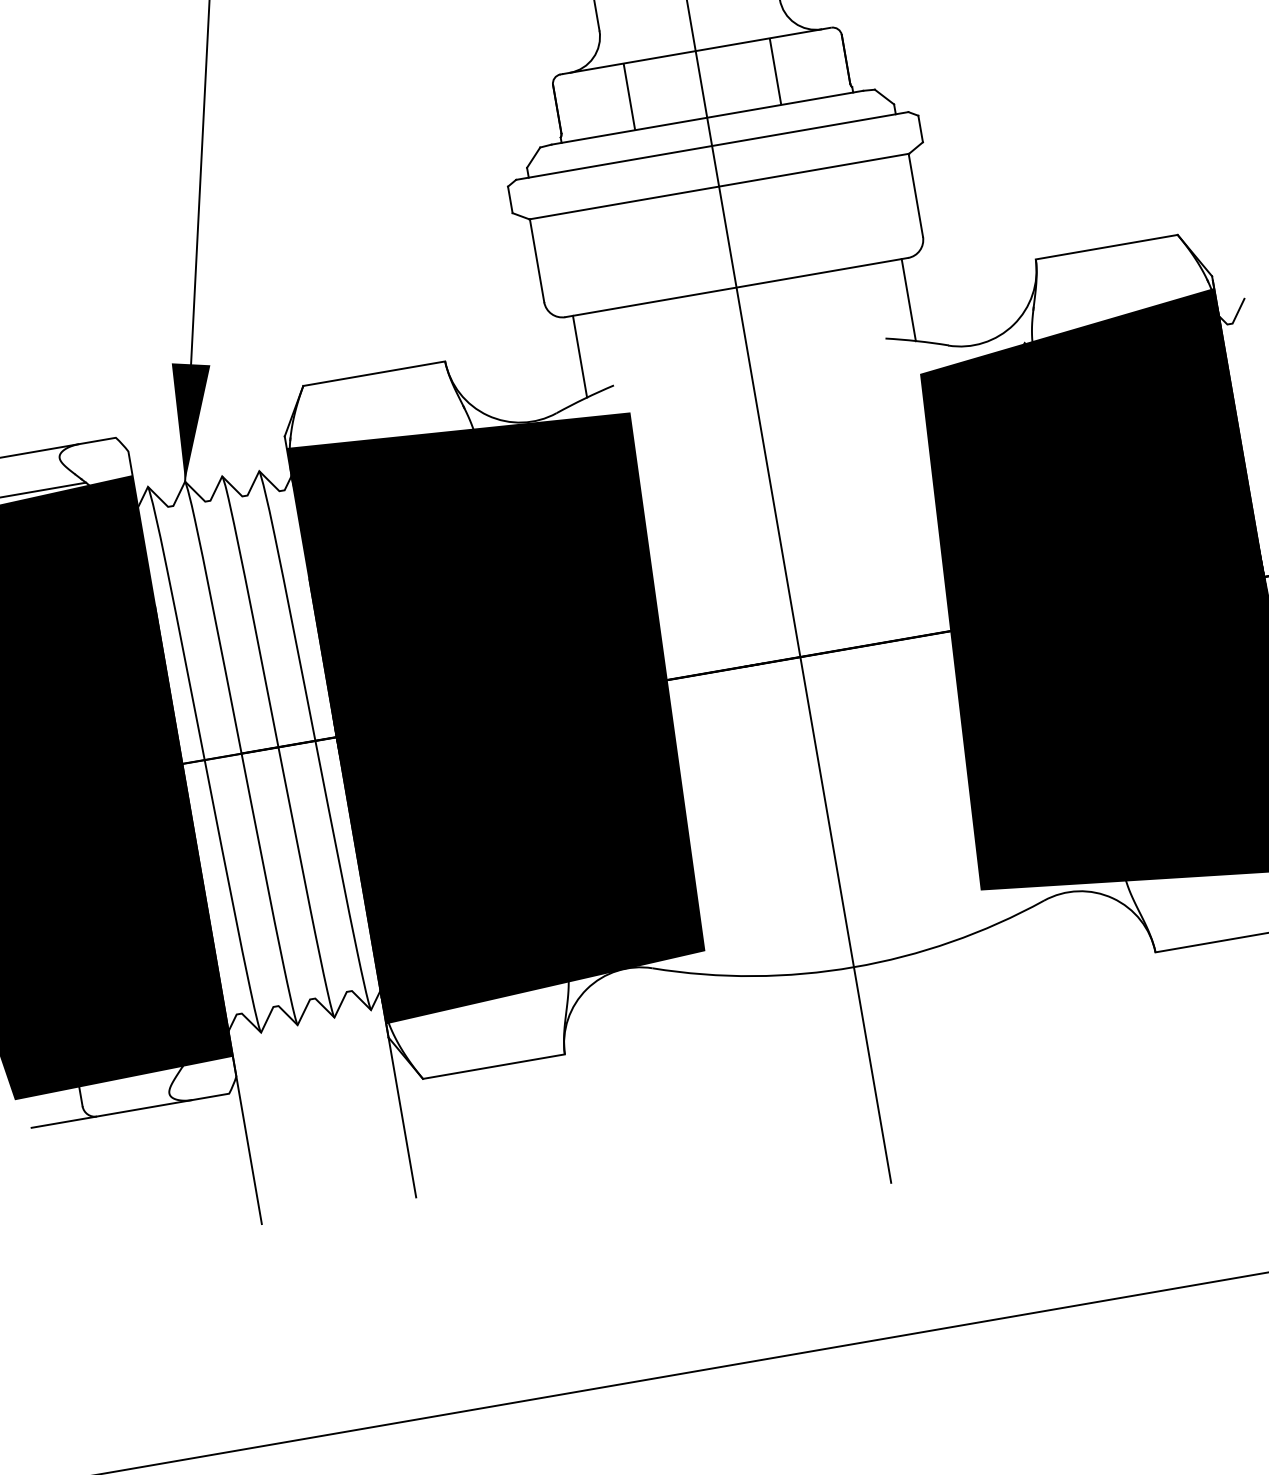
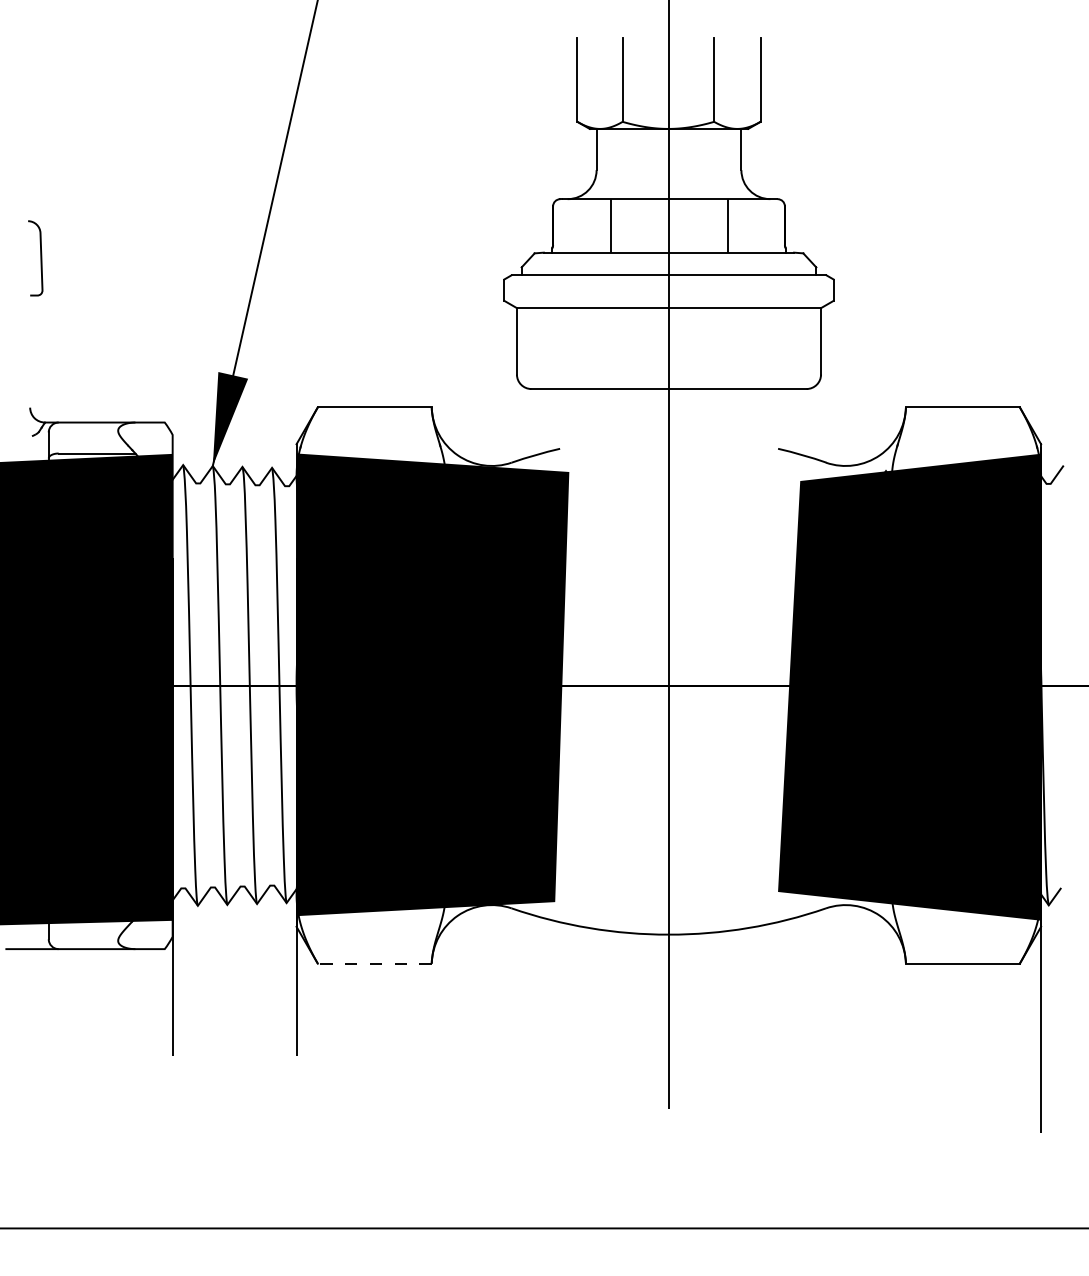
line: (908, 299) -> (801, 421), removed
line: (579, 356) -> (537, 421), removed
line: (493, 1066) -> (374, 963), solid -> dashed

